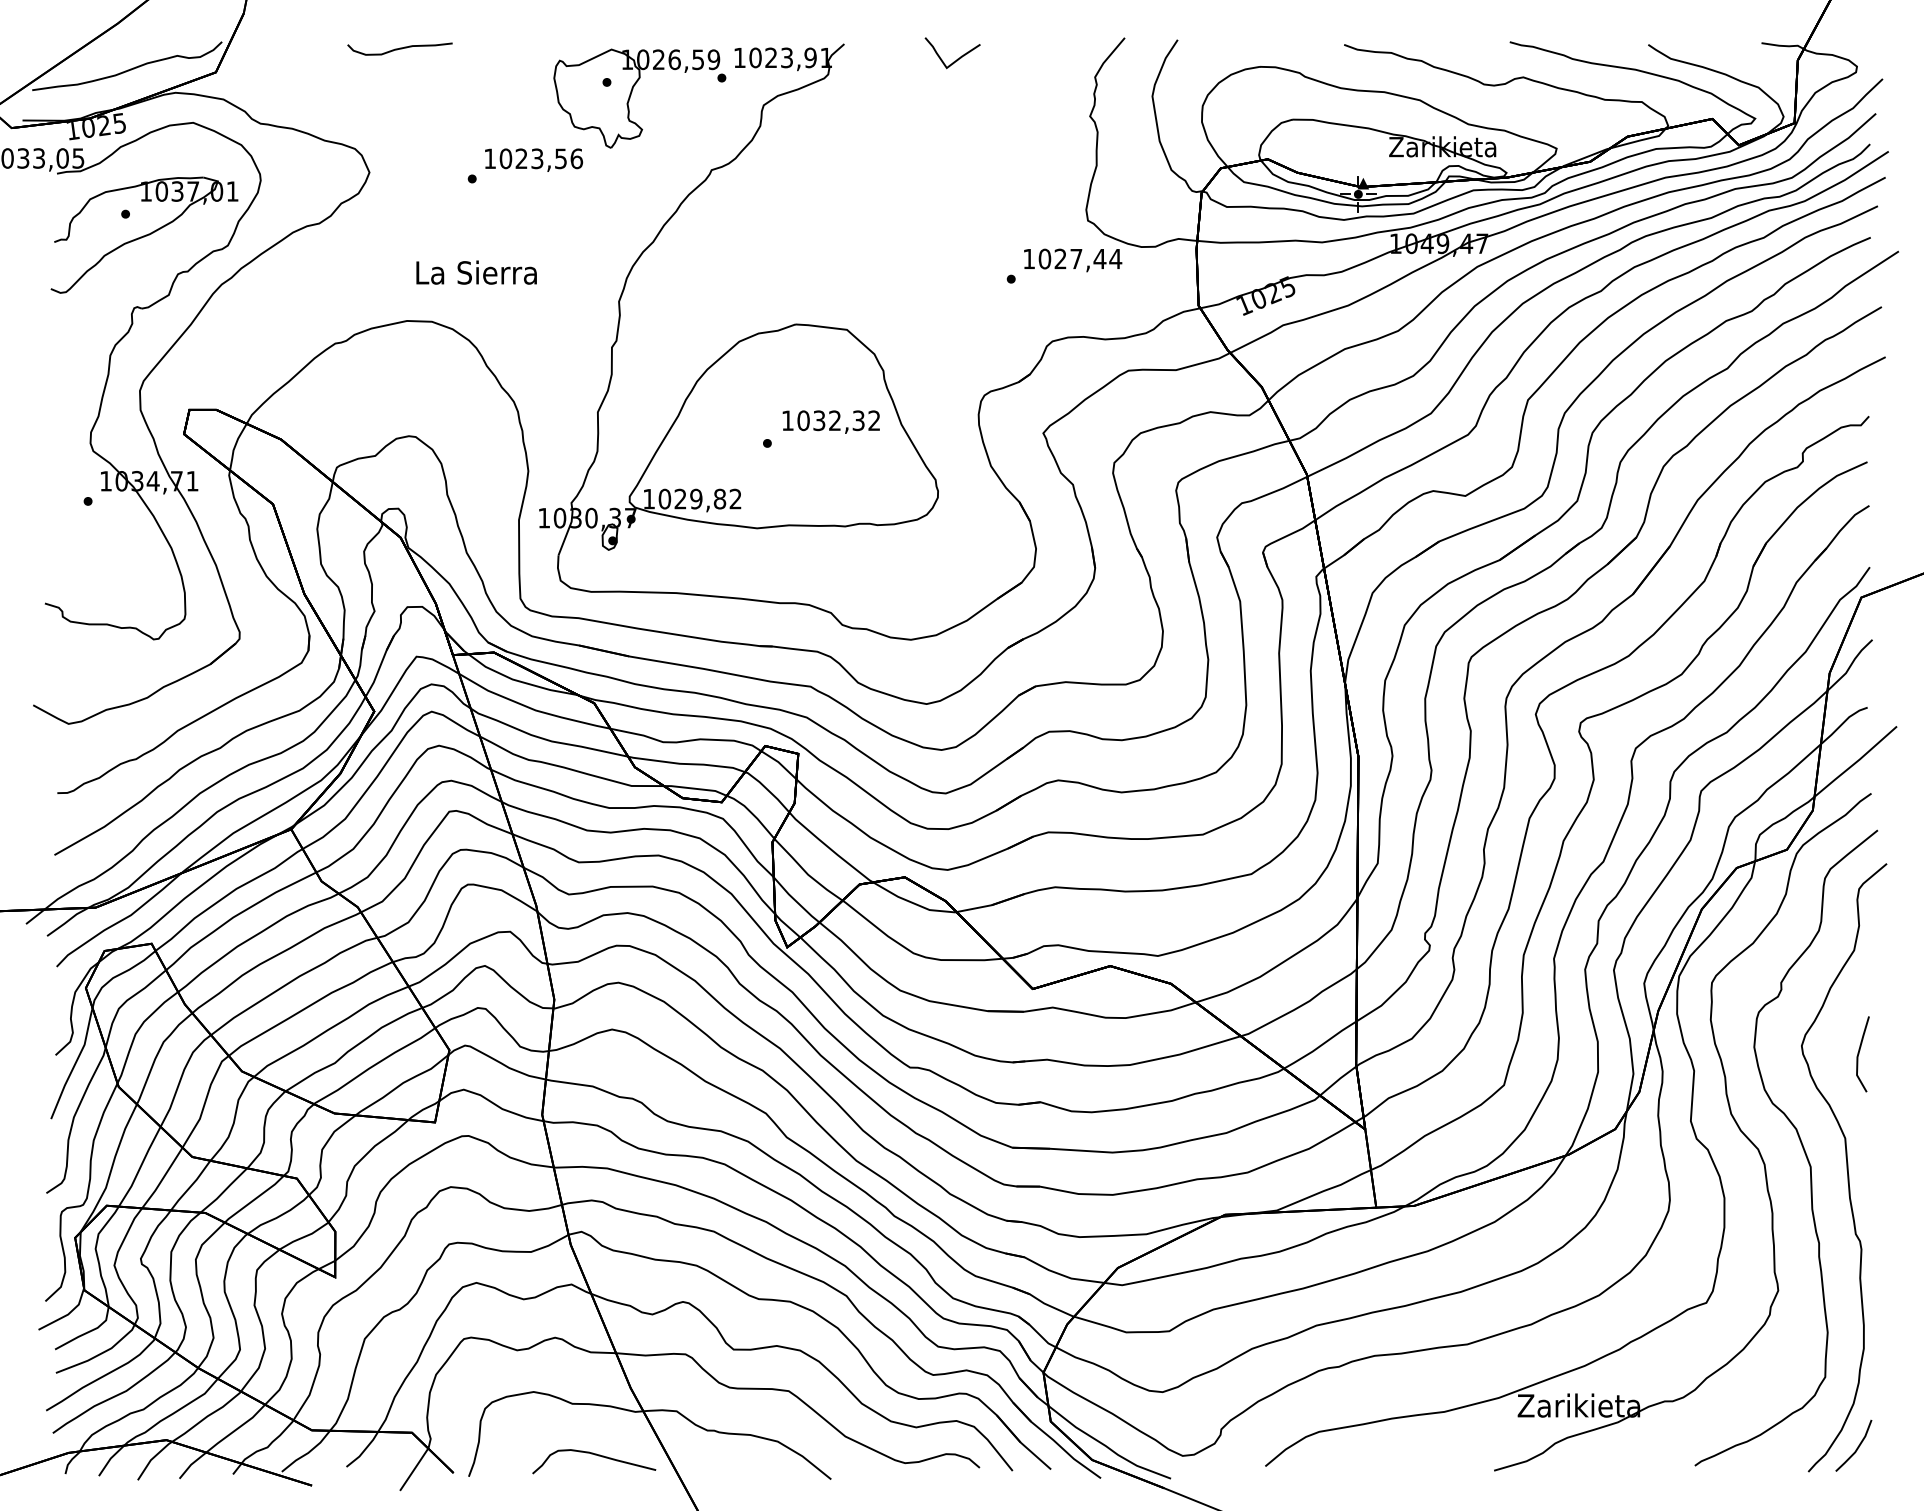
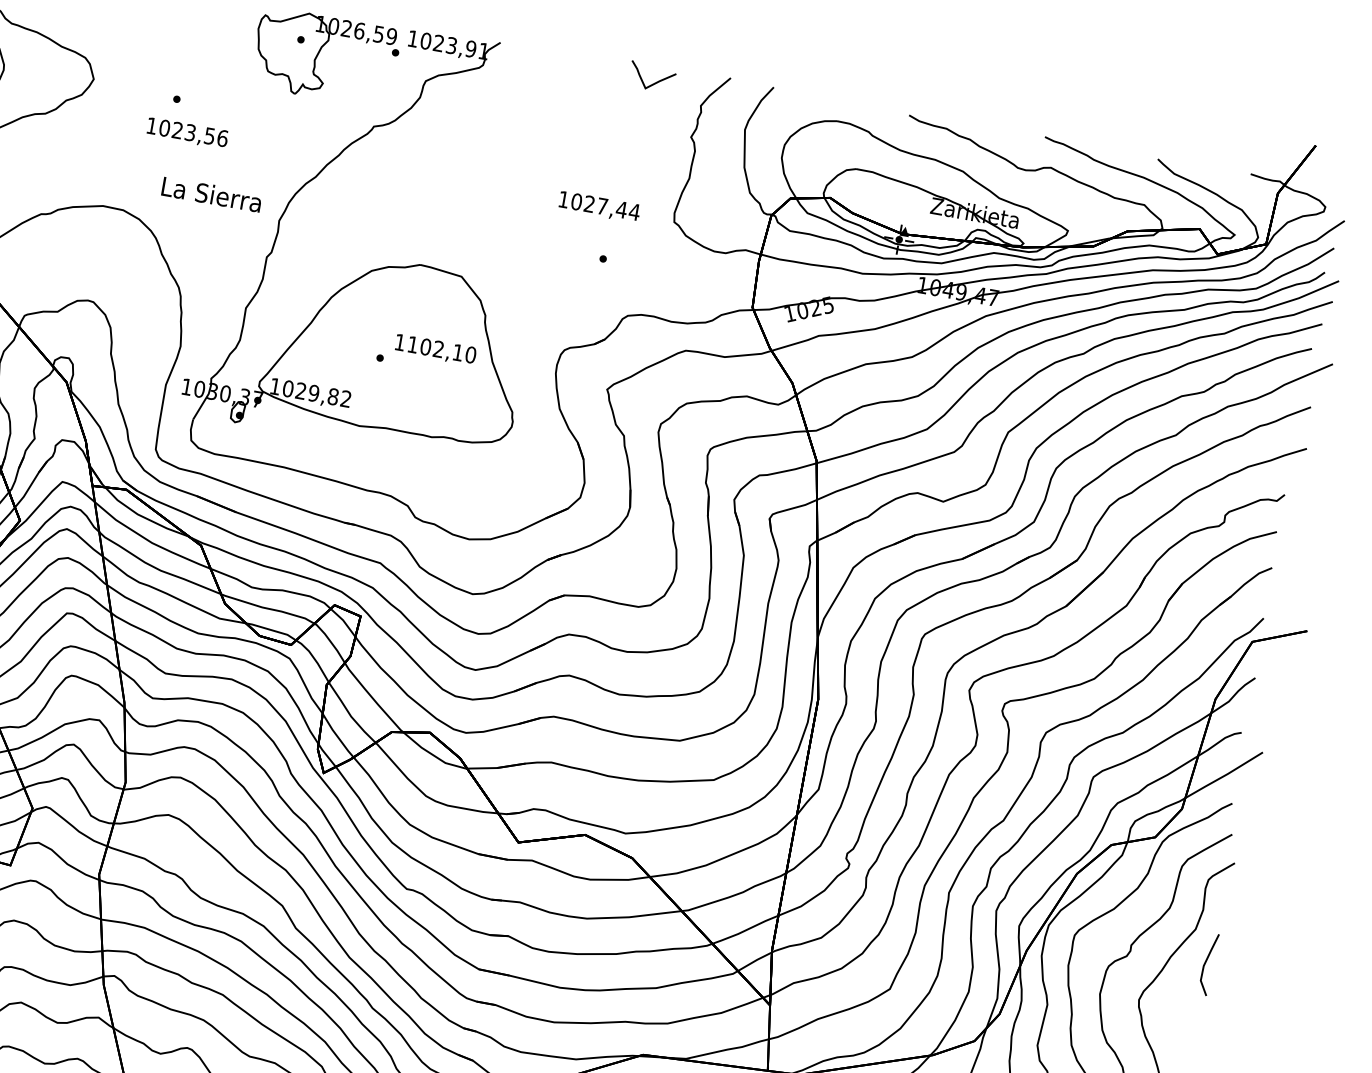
curve: (957, 58) -> (655, 82), moved
text: (534, 159) -> (188, 132), moved
text: (1073, 260) -> (599, 207), moved
text: (476, 272) -> (211, 194), moved
text: (838, 420) -> (441, 349), 1032,32 -> 1102,10
line: (1859, 1054) -> (1205, 964), moved

